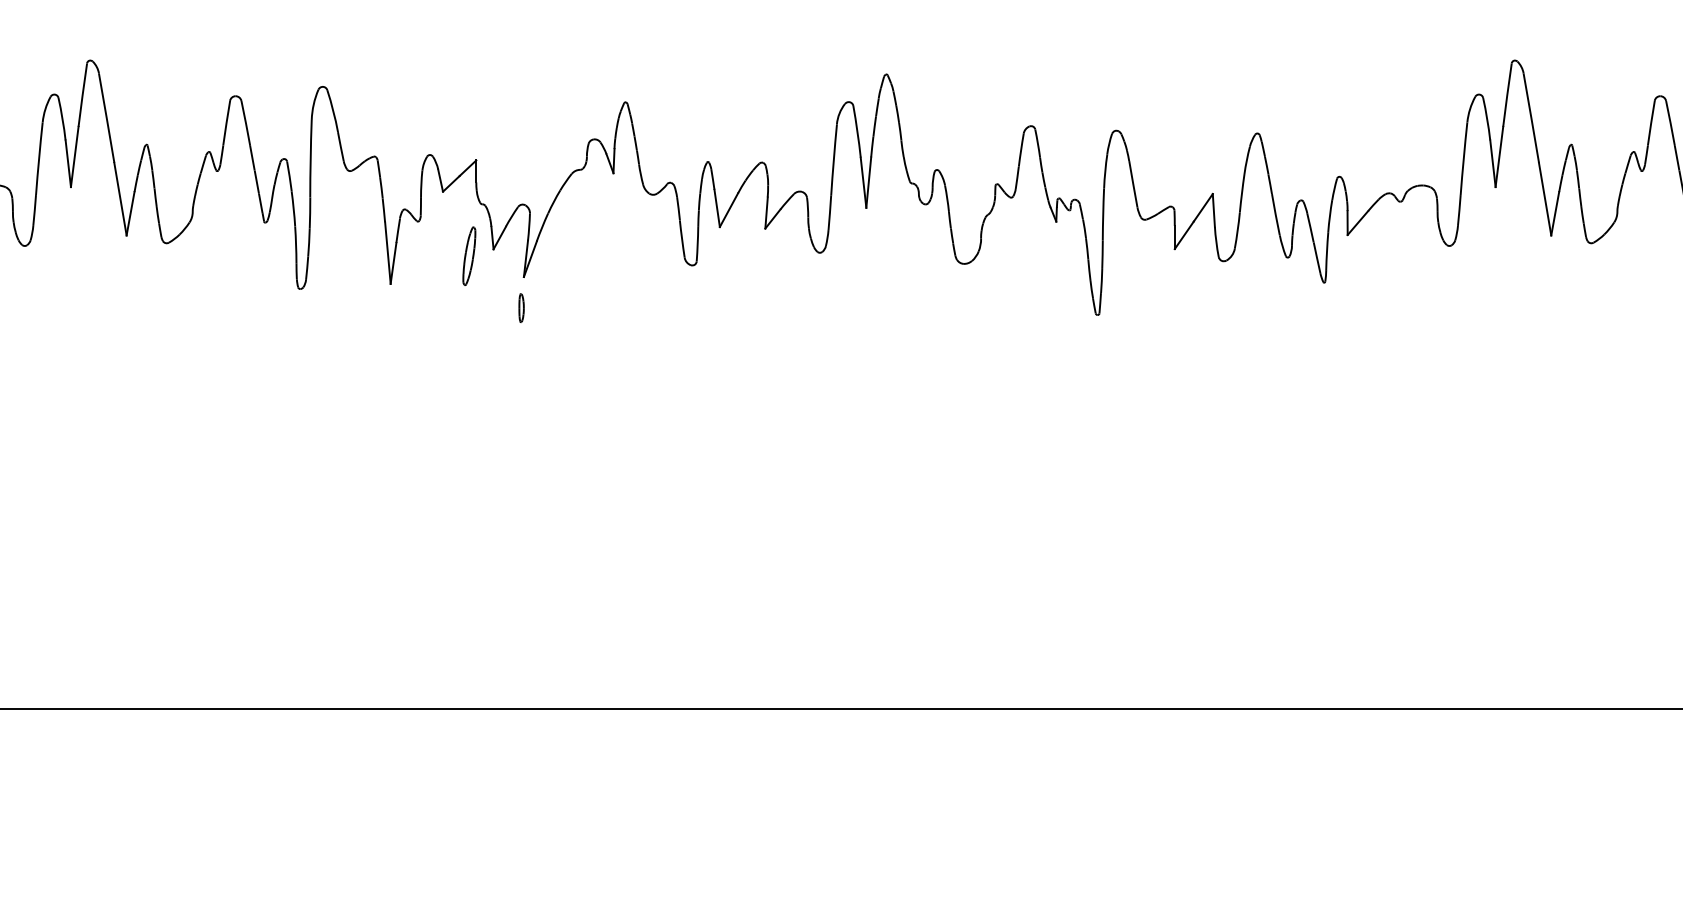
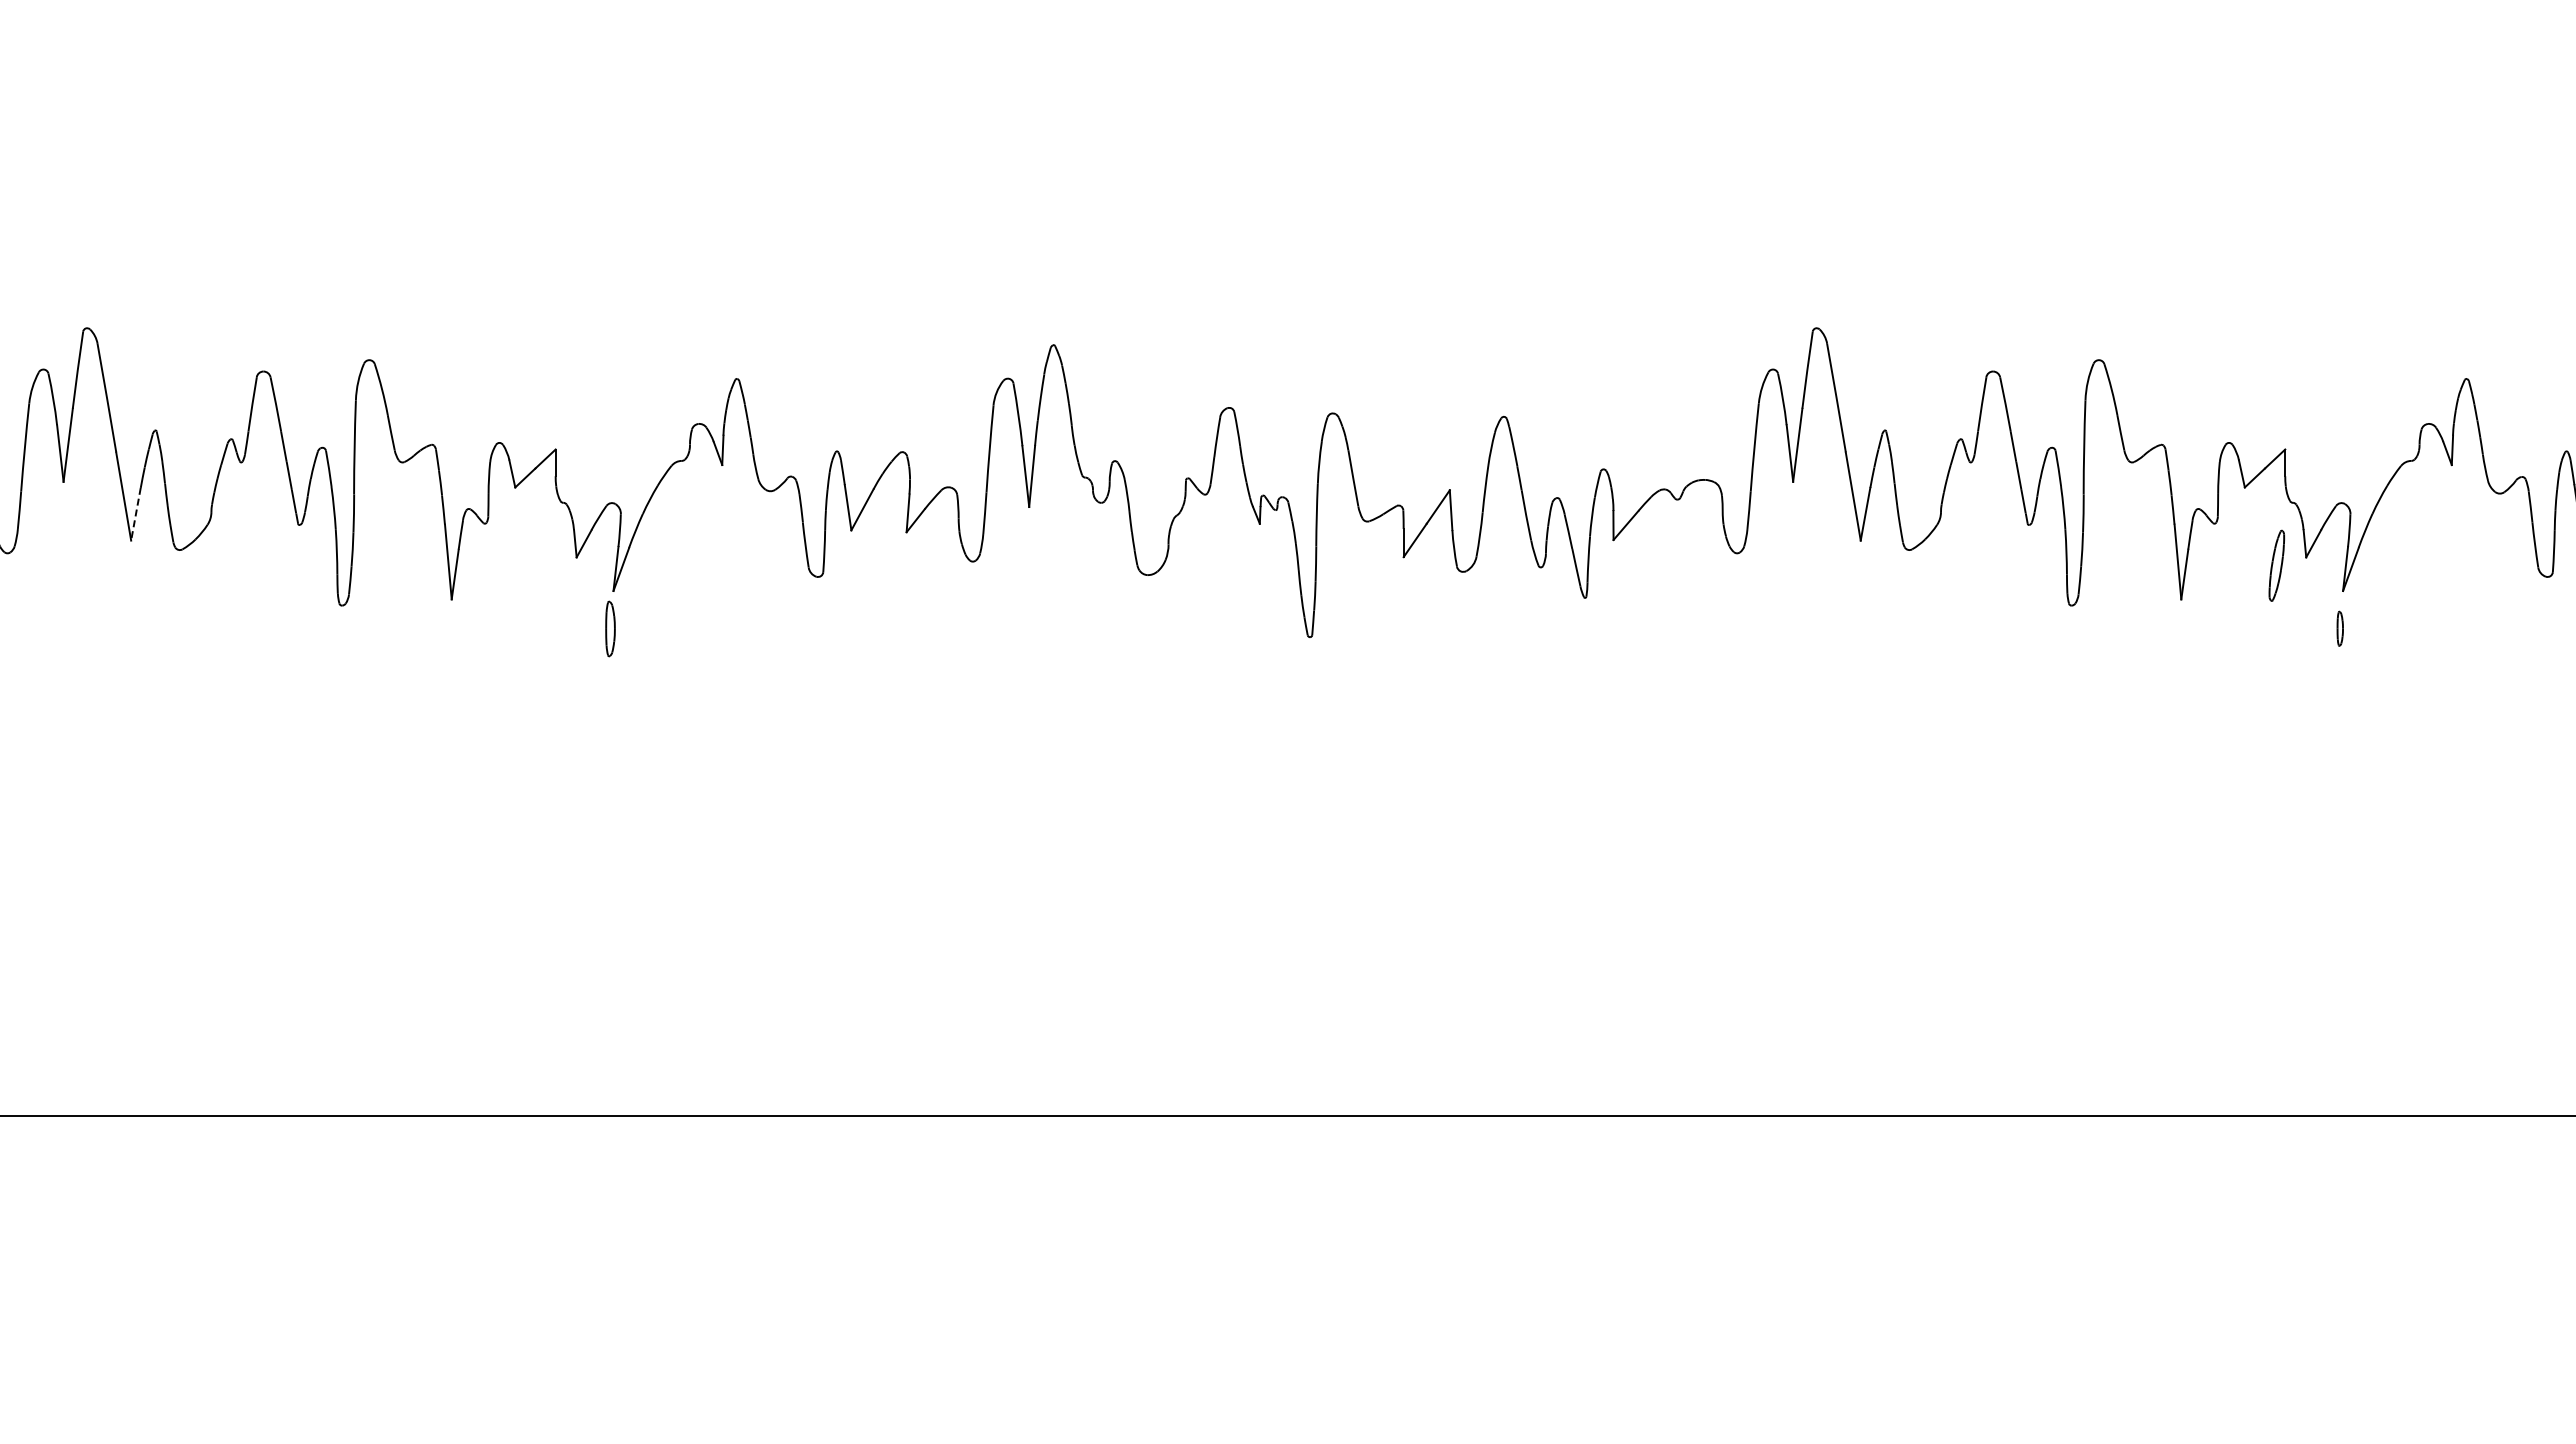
line: (130, 213) -> (135, 514), solid -> dashed
part: (469, 255) -> (547, 565), removed
part: (521, 307) -> (610, 628), size x1.6

